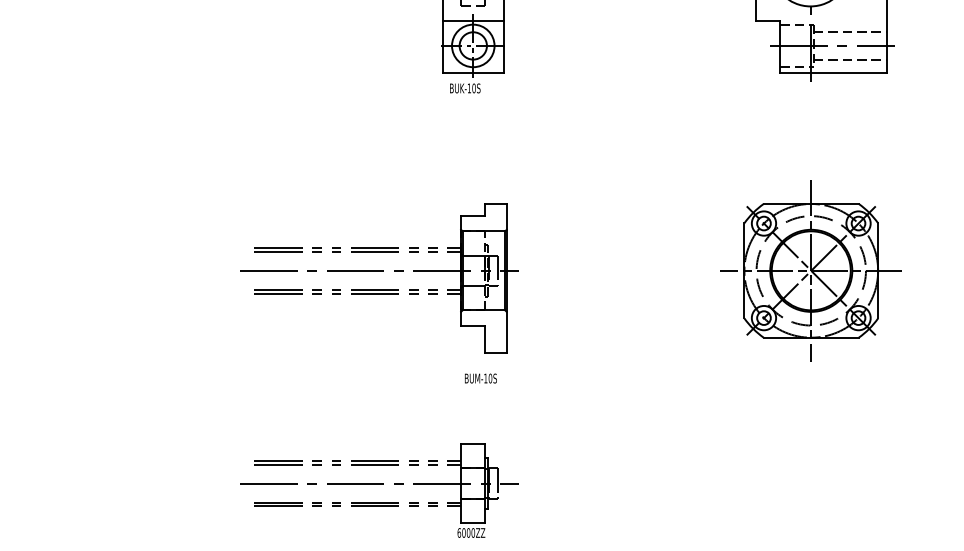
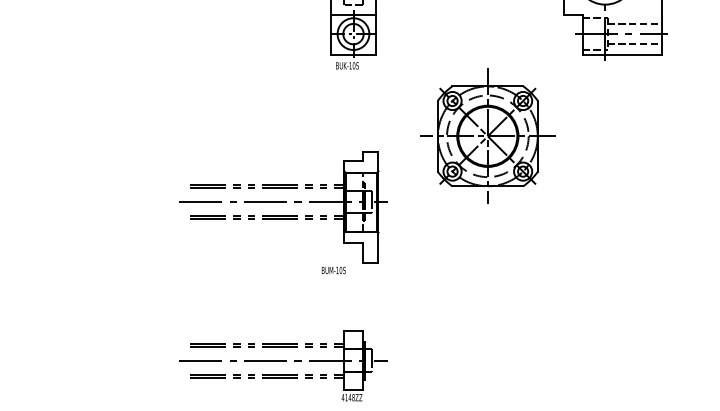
part: (810, 270) -> (487, 136), moved
text: (480, 378) -> (333, 270), moved
text: (466, 532) -> (348, 397), 6000ZZ -> 4148ZZ

